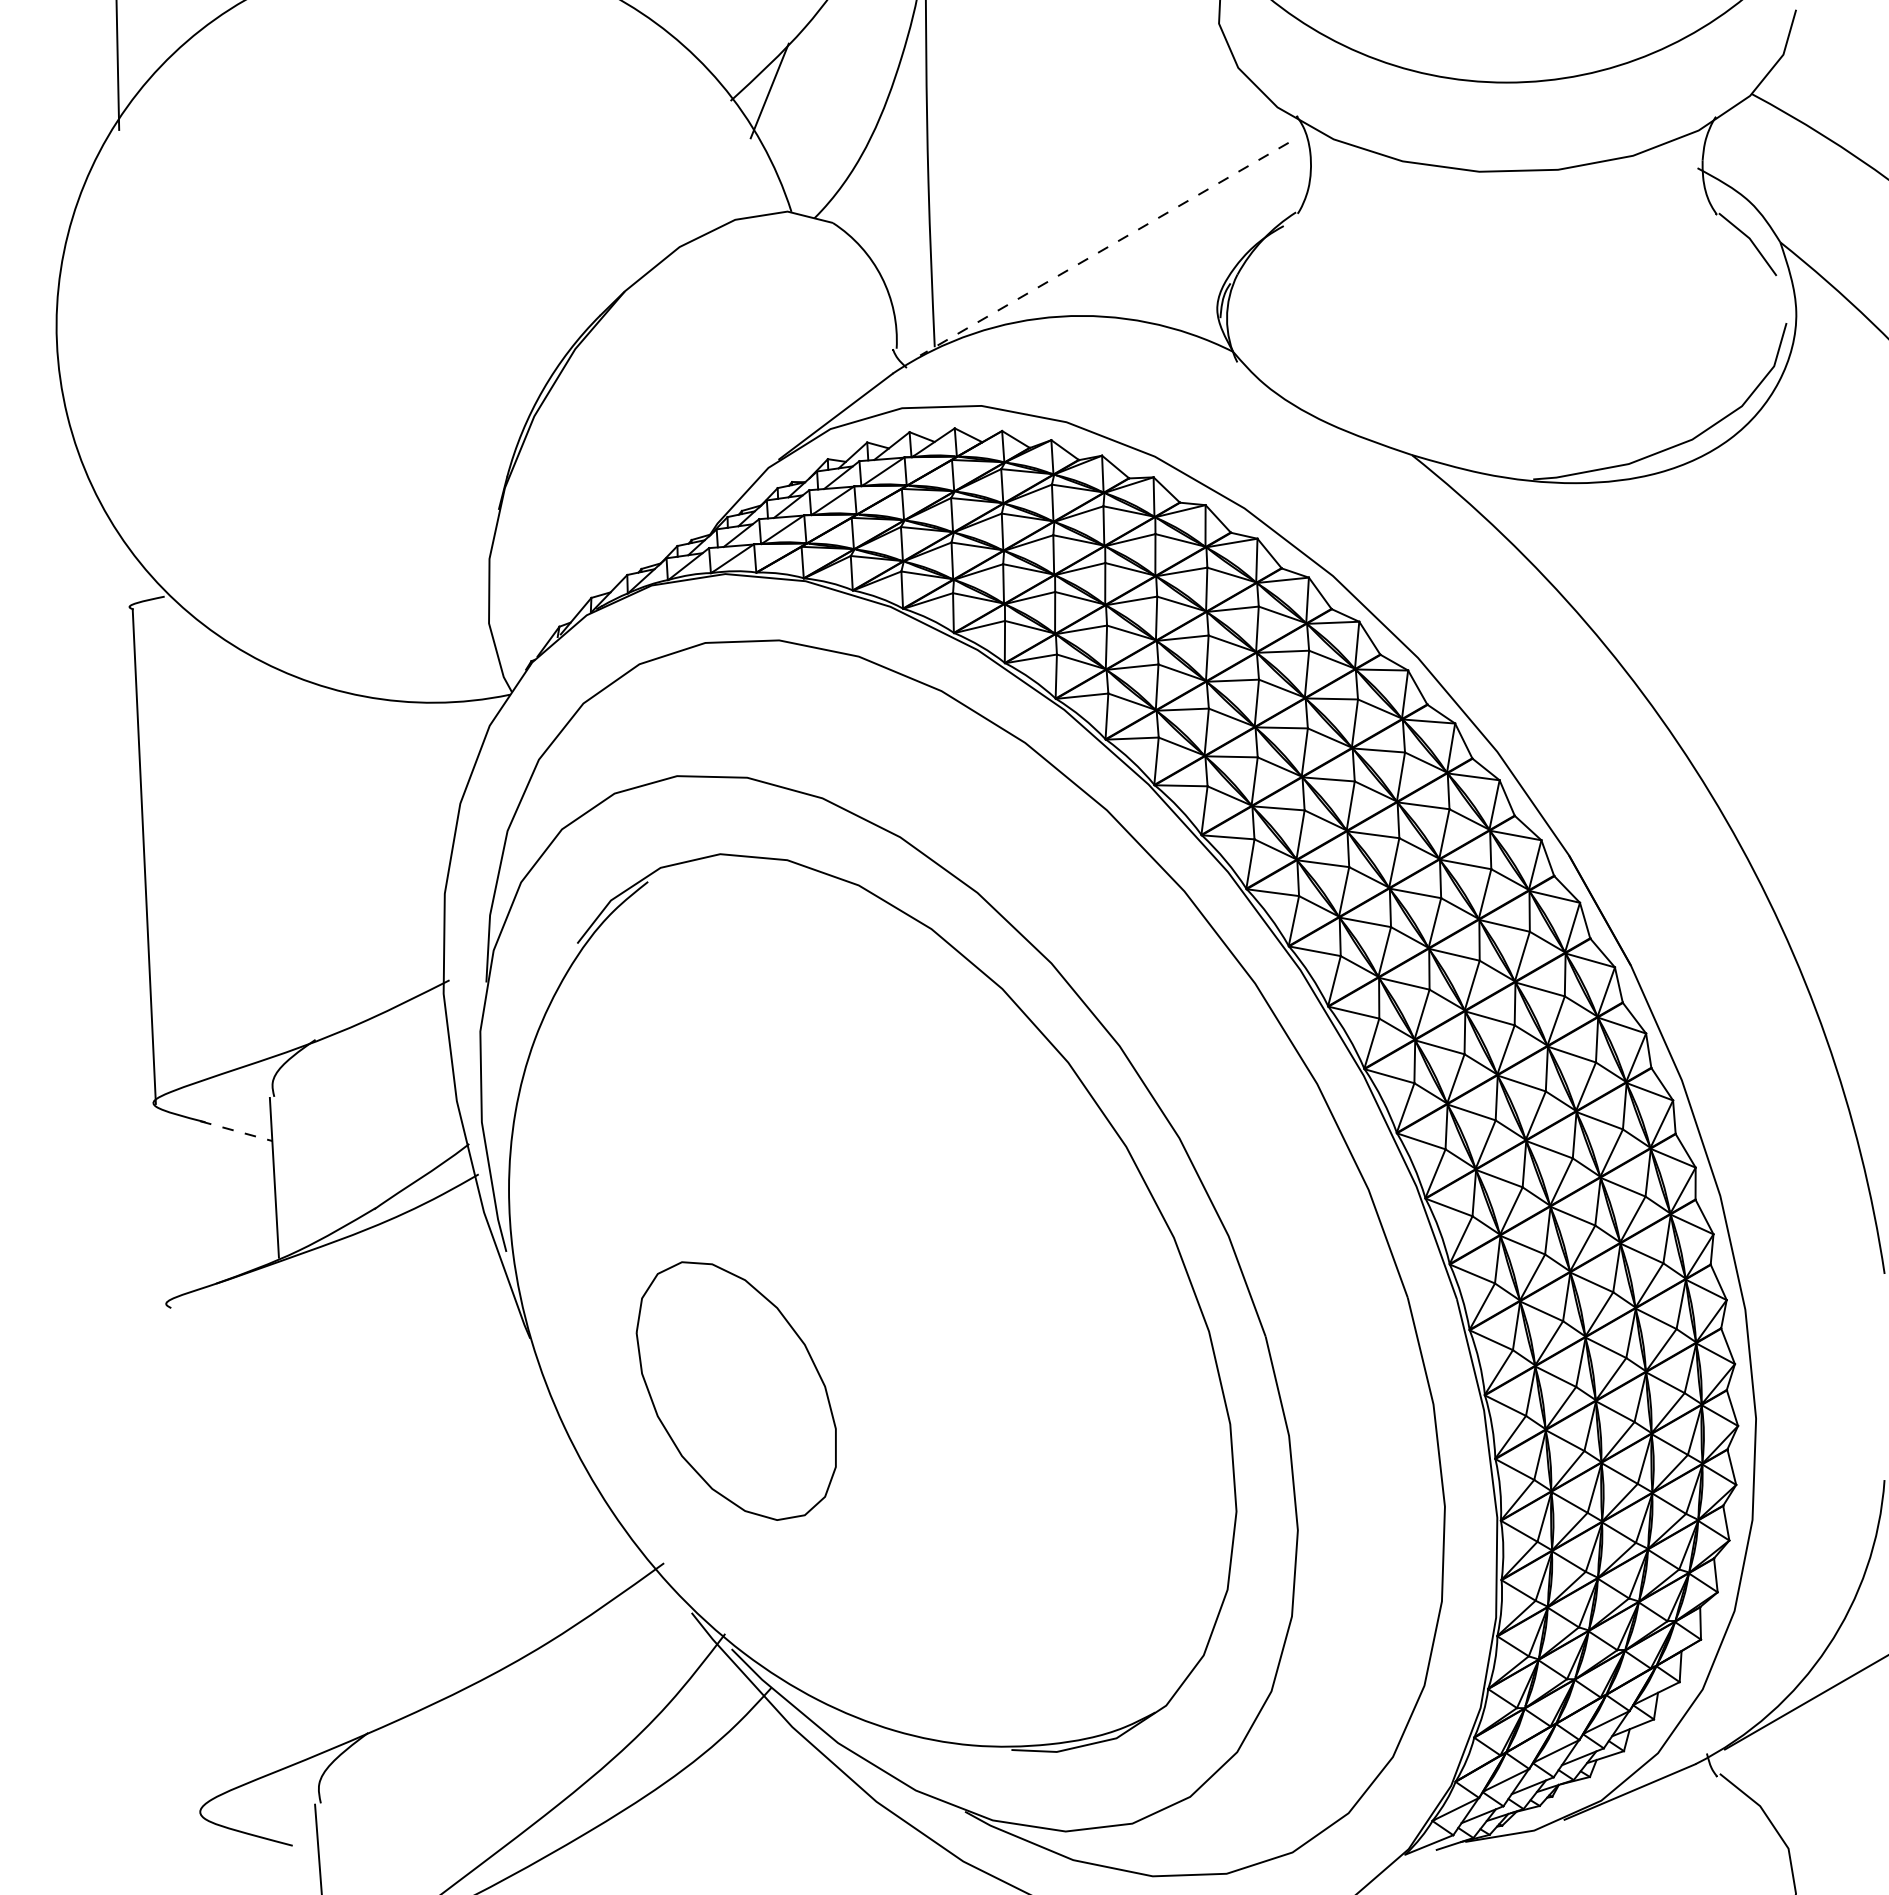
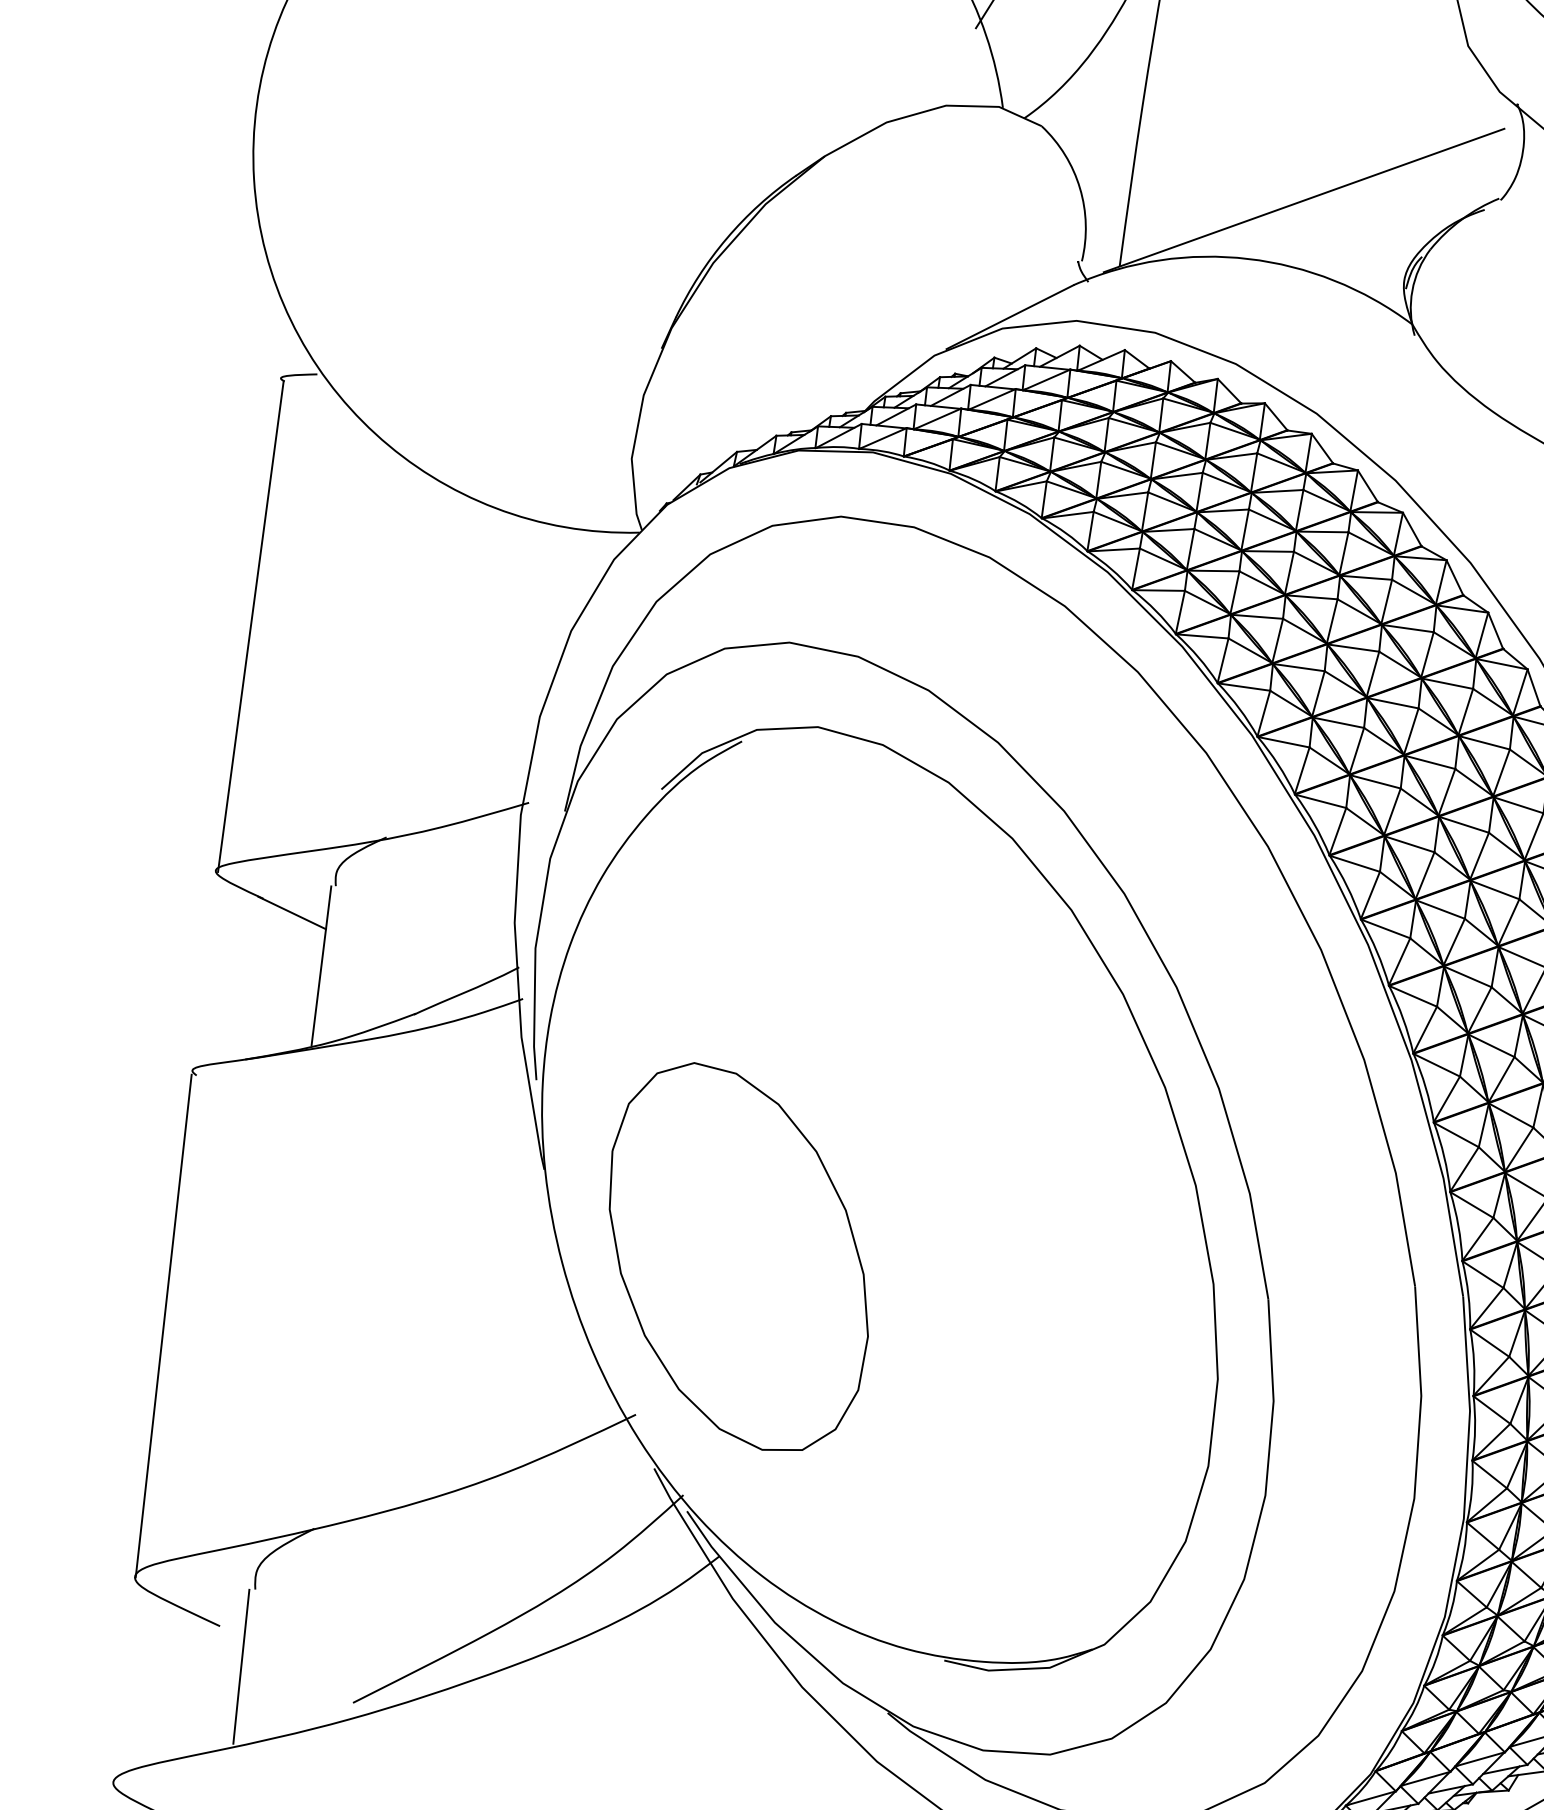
line: (1104, 249) -> (1304, 200), dashed -> solid
line: (236, 1131) -> (292, 913), dashed -> solid
part: (736, 1391) -> (737, 1258), size x1.43
line: (183, 1560) -> (163, 1326), added

